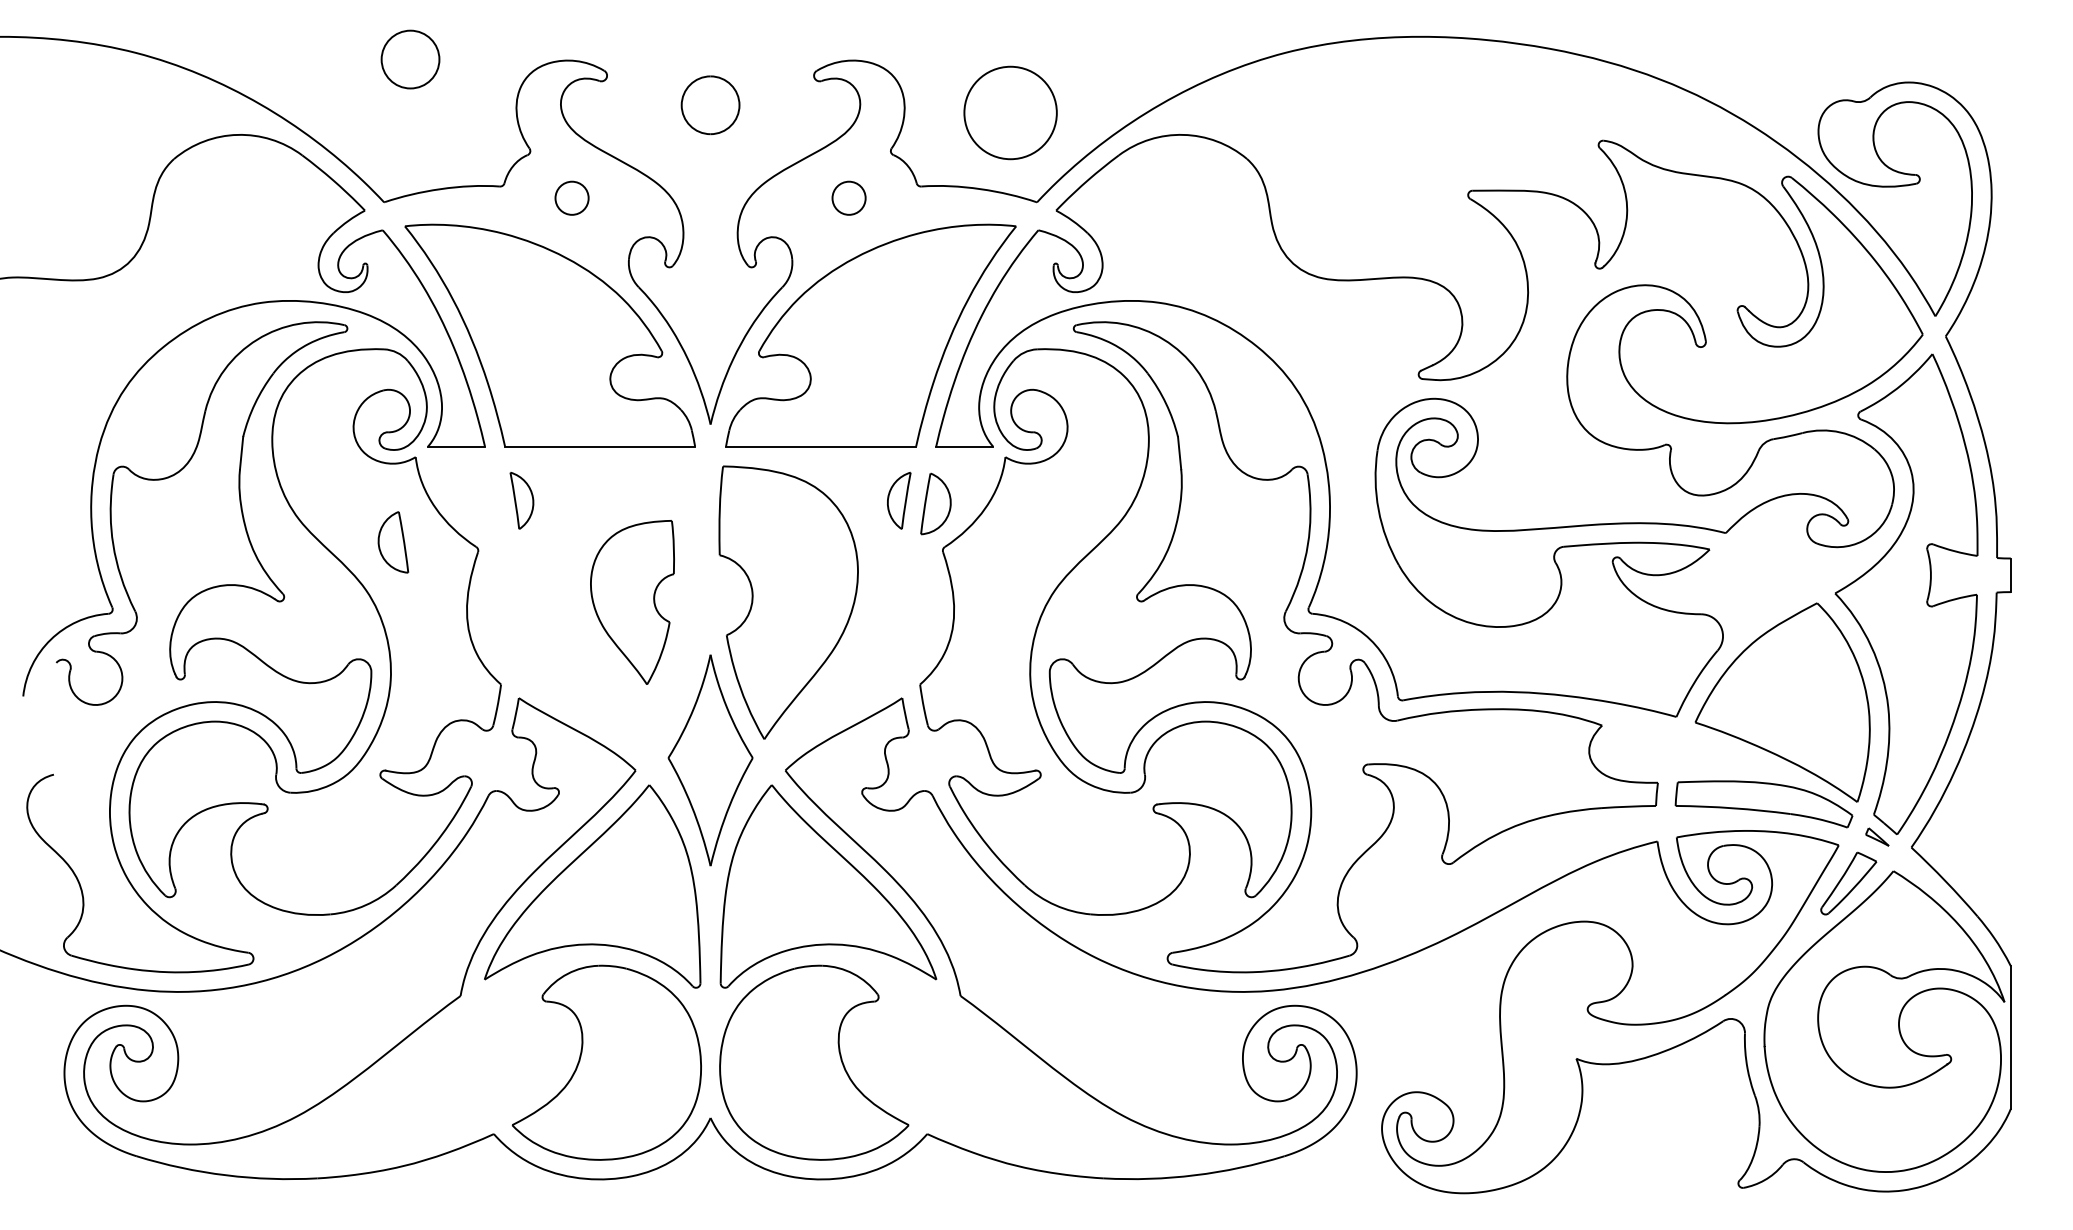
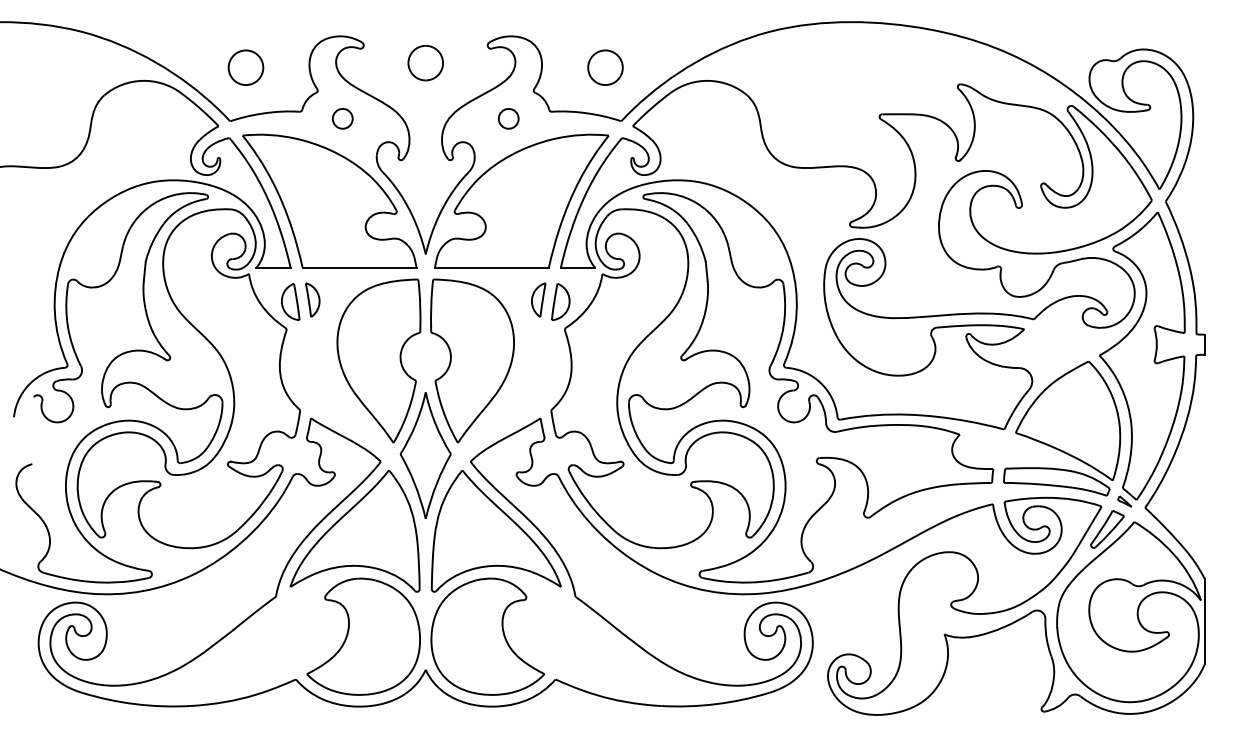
circle: (409, 59) -> (245, 67), moved
circle: (1010, 112) -> (605, 67), size x0.62
part: (393, 541) -> (290, 301), moved
part: (631, 601) -> (378, 360), size x1.67

